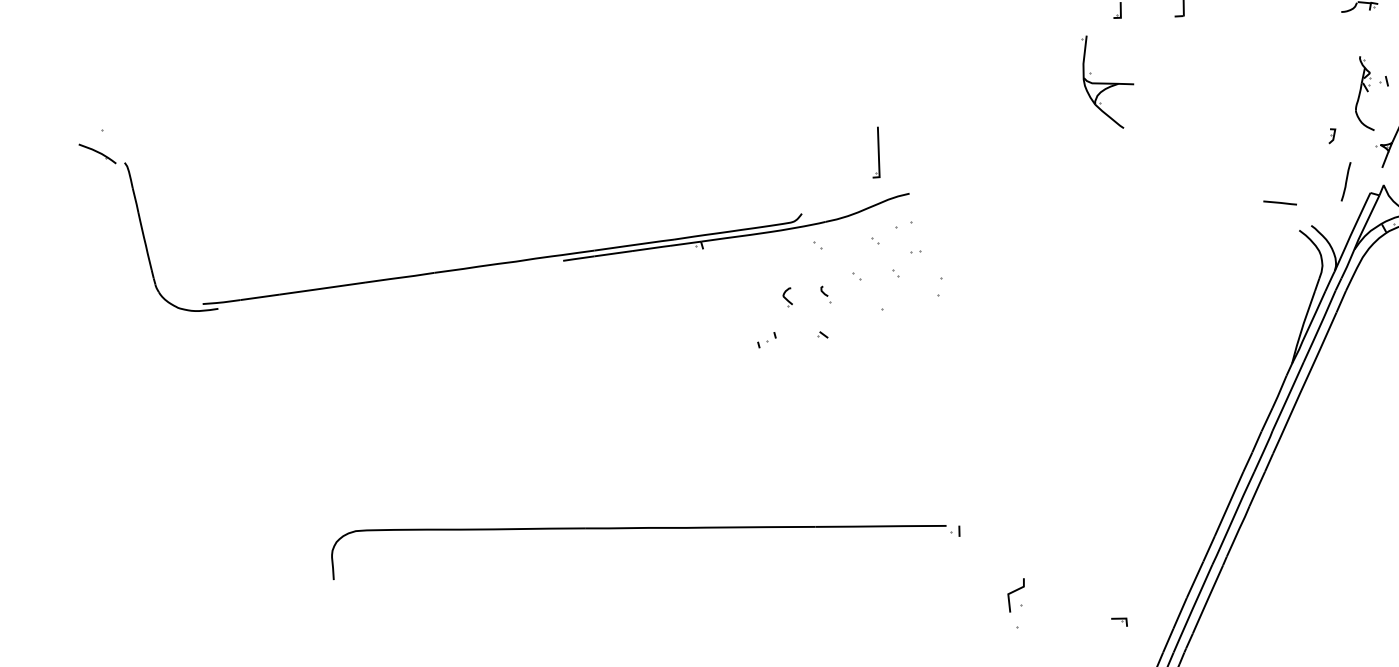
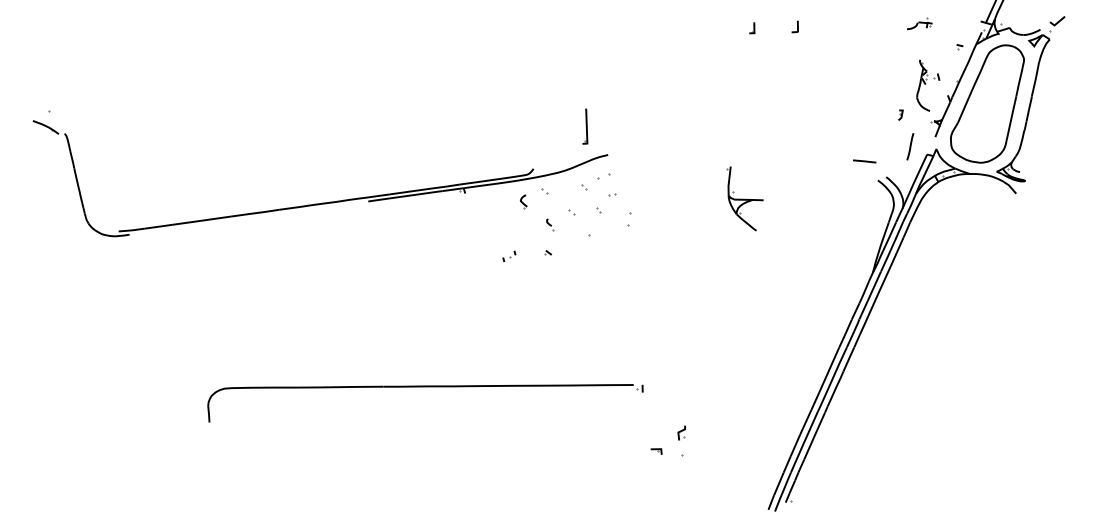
part: (1106, 81) -> (744, 198), moved
part: (787, 296) -> (523, 201), moved
part: (1015, 594) -> (681, 432), size x0.62
part: (1119, 621) -> (656, 451), moved

